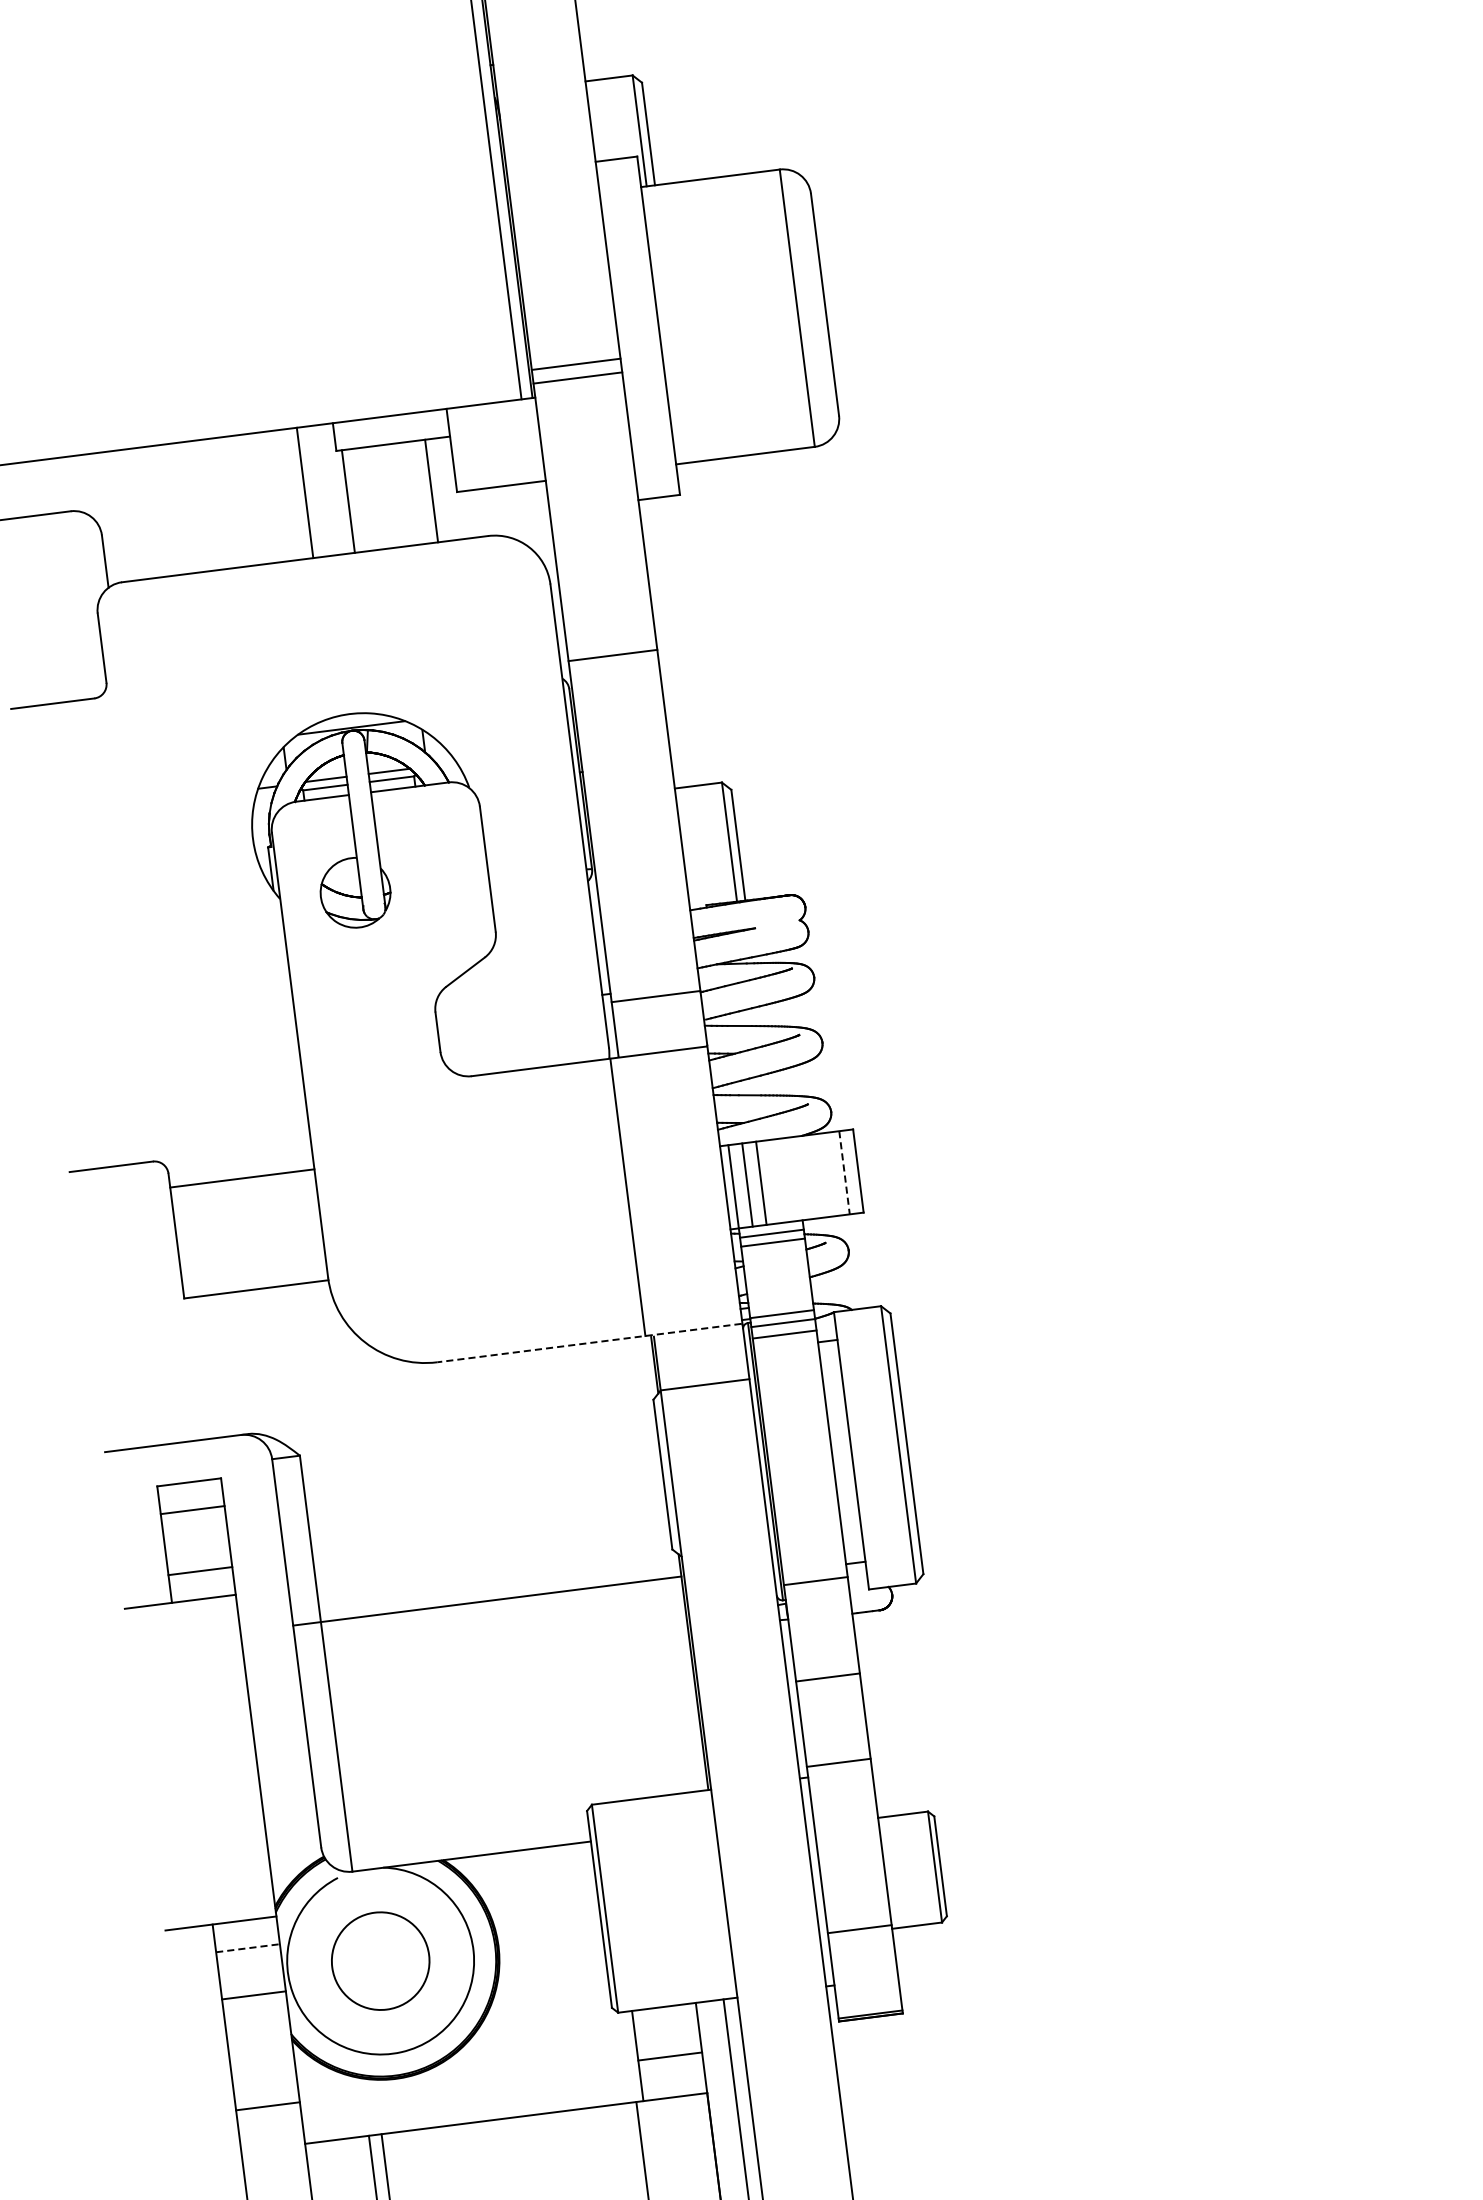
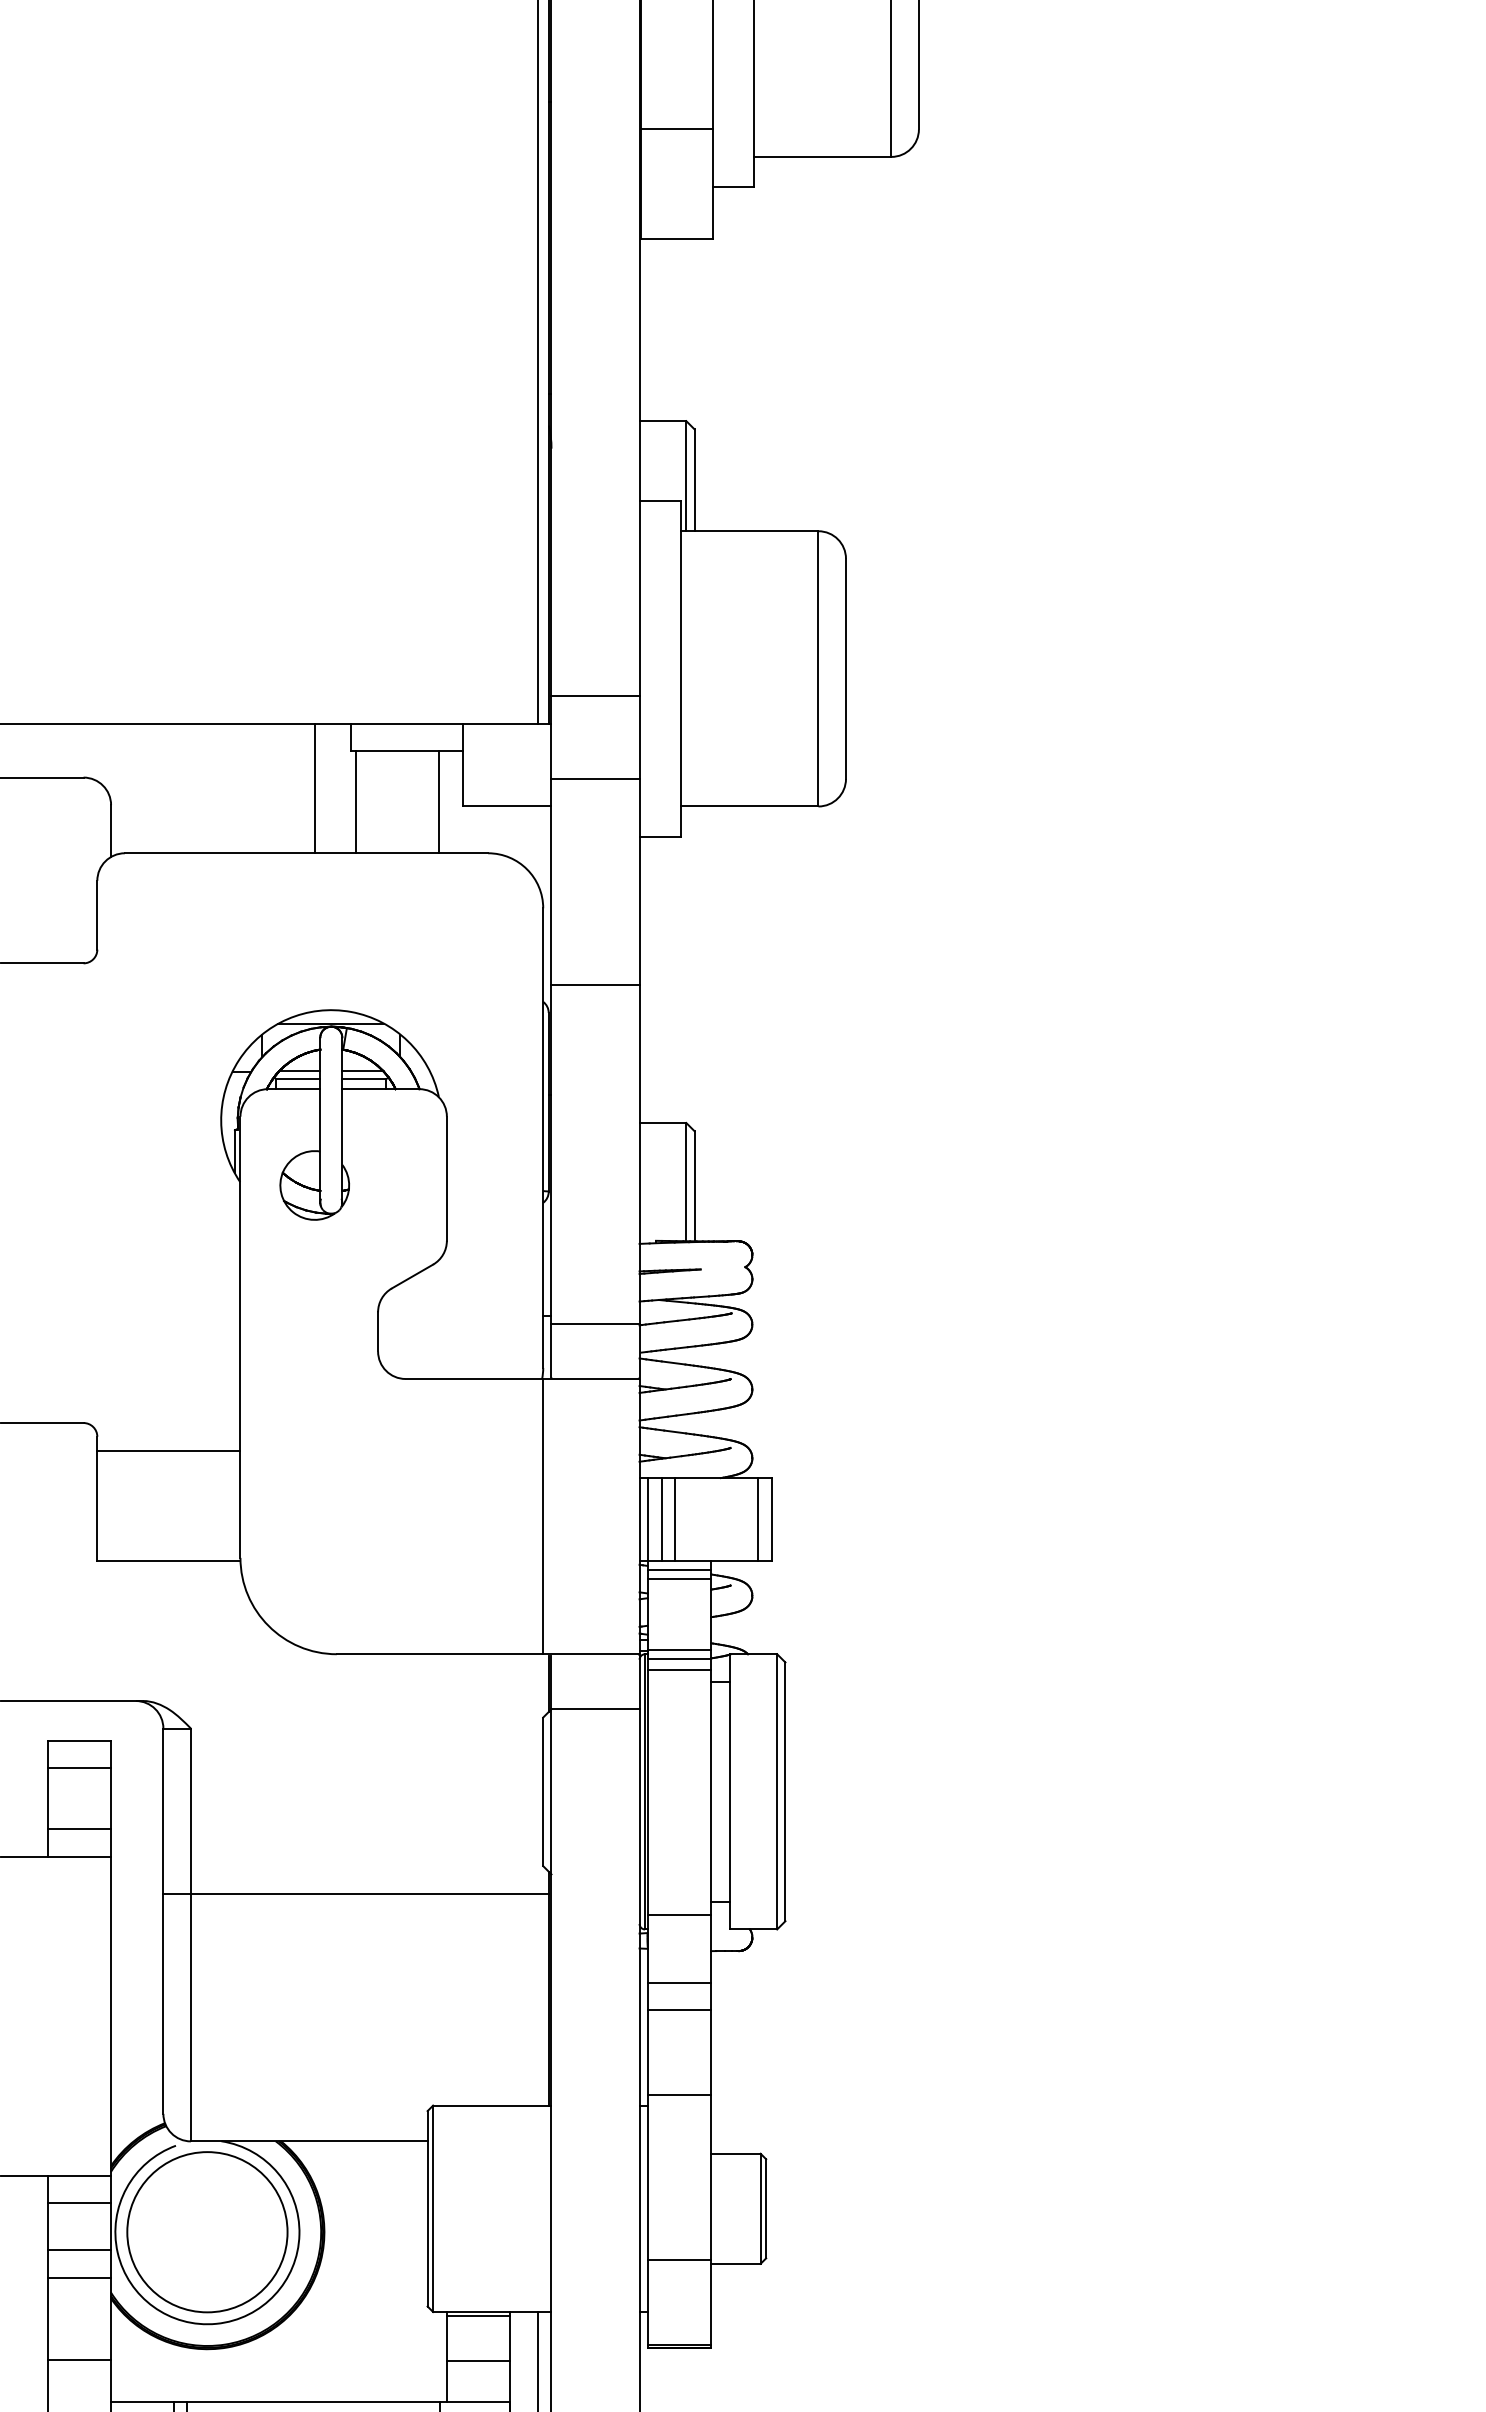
line: (577, 377) -> (595, 778), moved
line: (844, 1172) -> (757, 1519), dashed -> solid
line: (589, 1343) -> (487, 1654), dashed -> solid
line: (824, 1649) -> (679, 1982), added
line: (248, 1948) -> (79, 2203), dashed -> solid
circle: (380, 1961) -> (207, 2232), size x1.67
line: (664, 2010) -> (478, 2315), added
line: (257, 2022) -> (79, 2277), added

